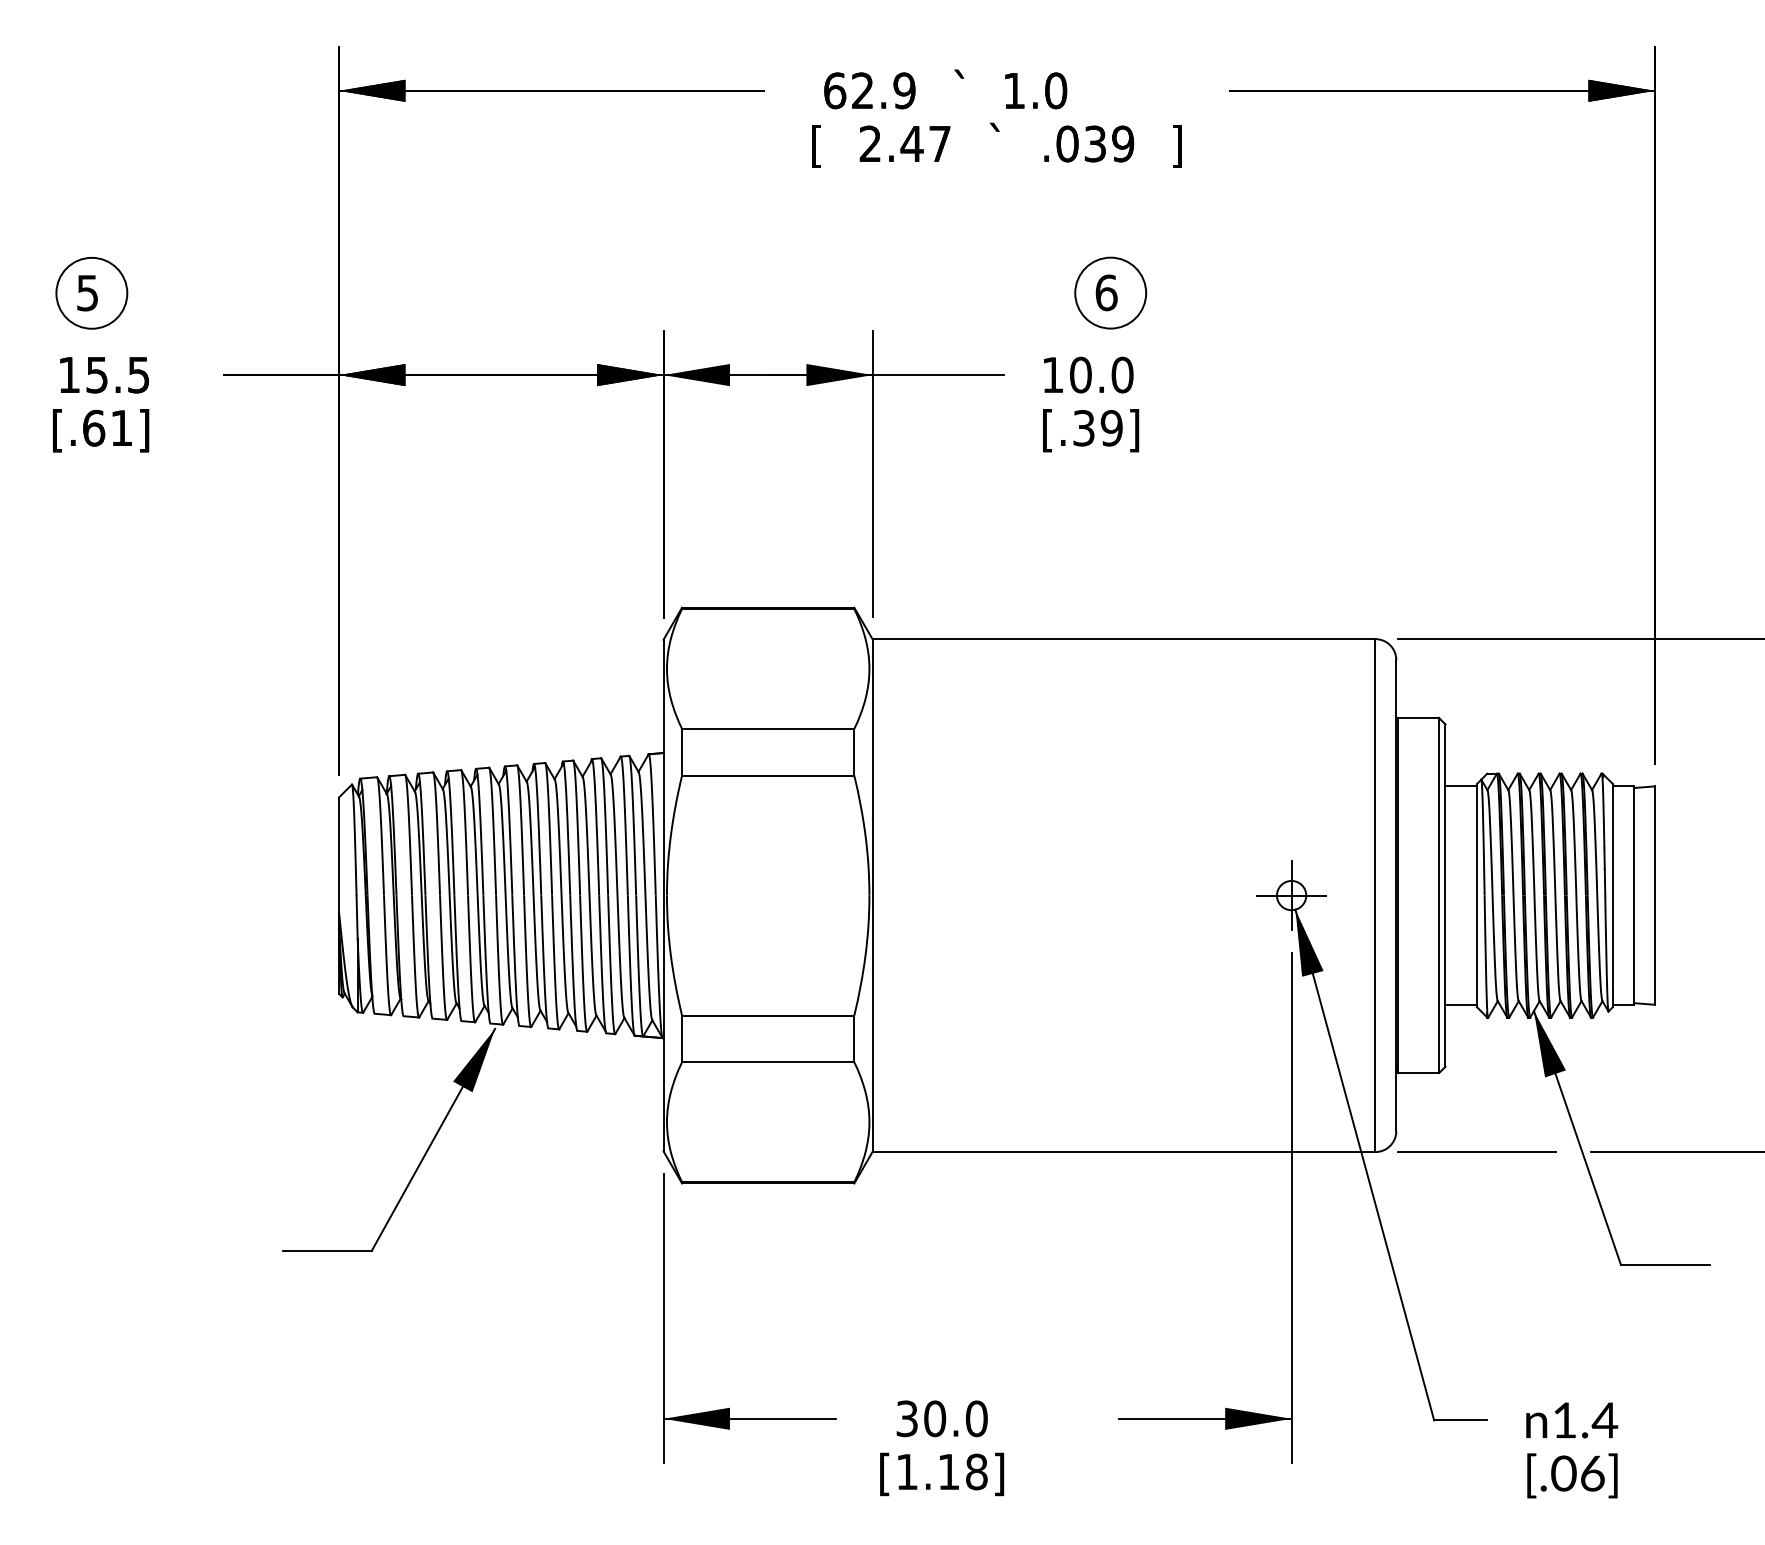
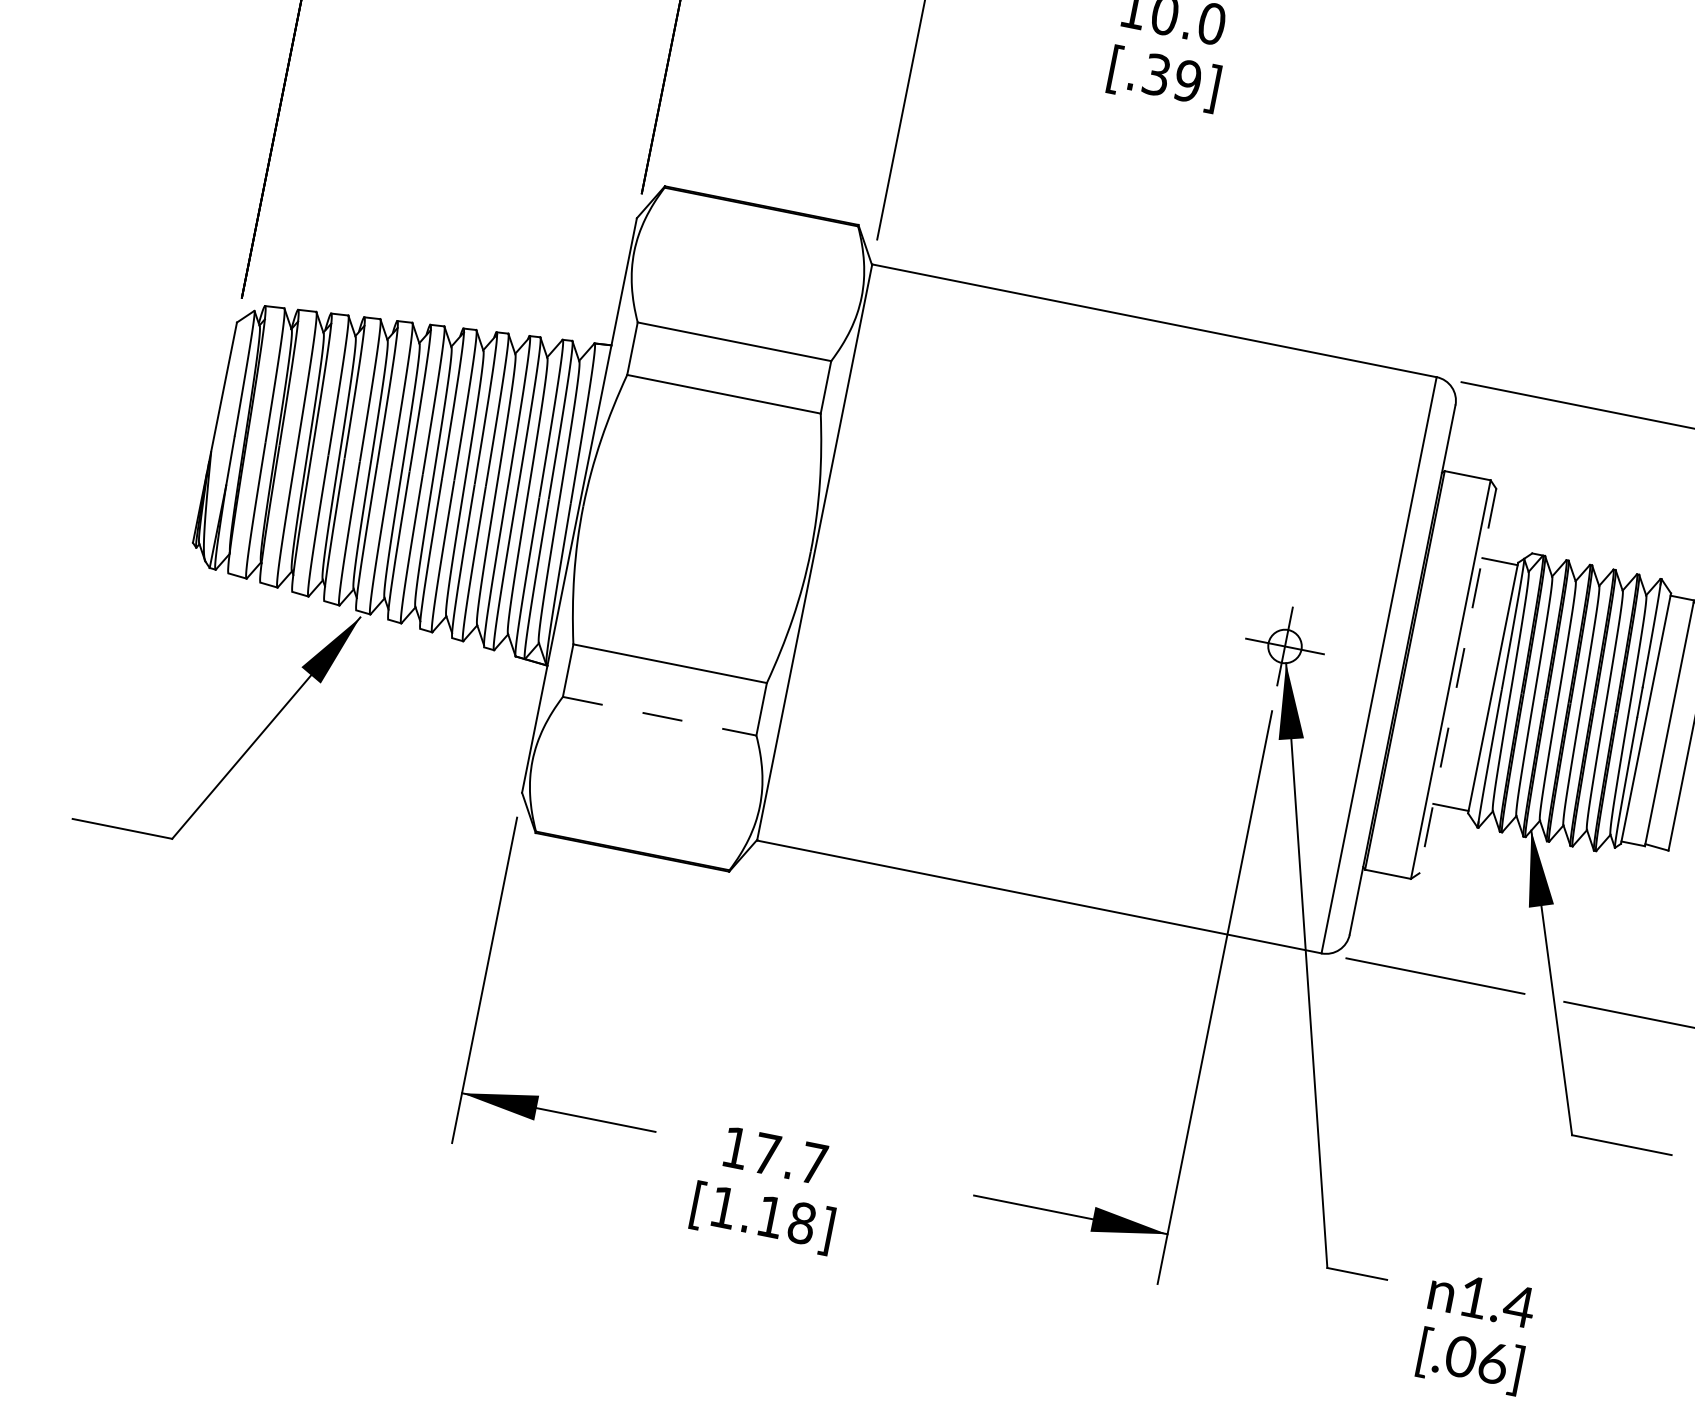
line: (1445, 896) -> (1457, 682), solid -> dashed
line: (768, 1062) -> (659, 716), solid -> dashed
text: (941, 1418) -> (774, 1155), 30.0 -> 17.7

